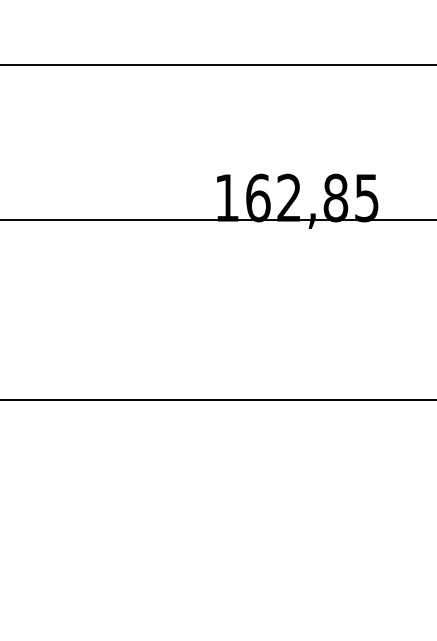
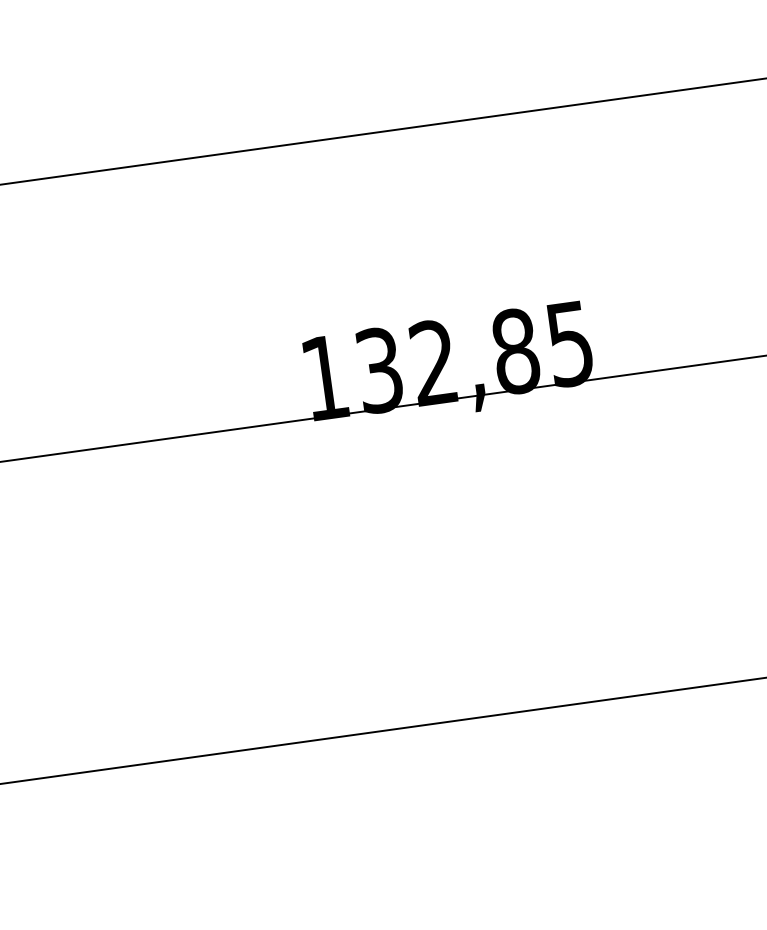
text: (258, 197) -> (379, 369), 162,85 -> 132,85

